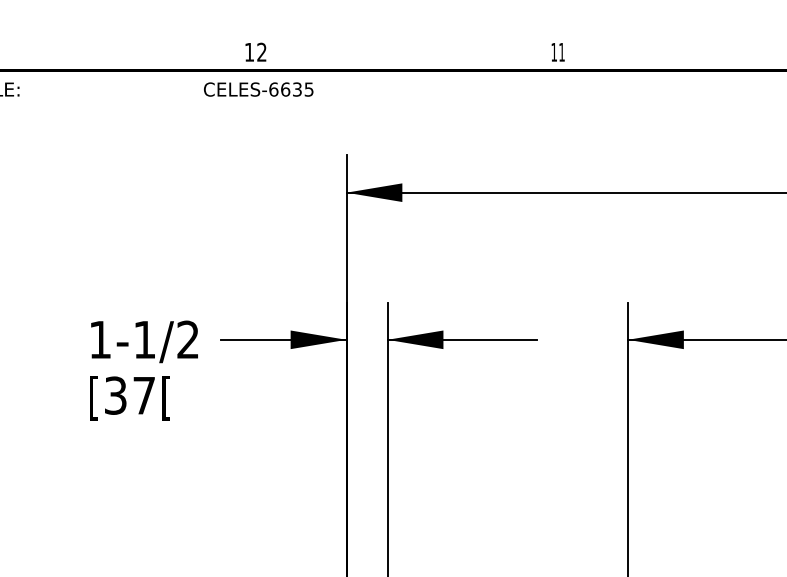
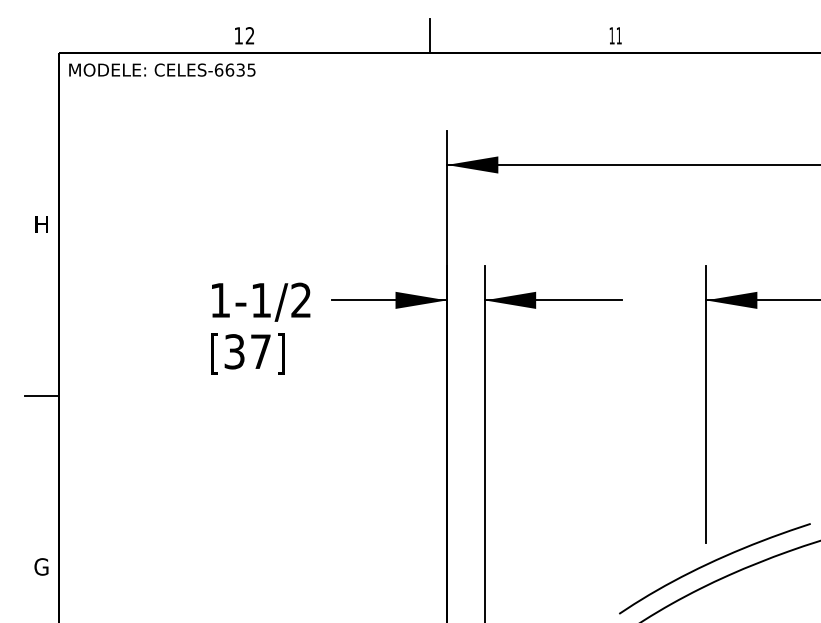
text: (255, 51) -> (244, 35), moved
line: (328, 51) -> (430, 35), added
text: (557, 51) -> (615, 35), moved
text: (257, 88) -> (204, 69), moved
text: (165, 397) -> (280, 353), [ -> ]

